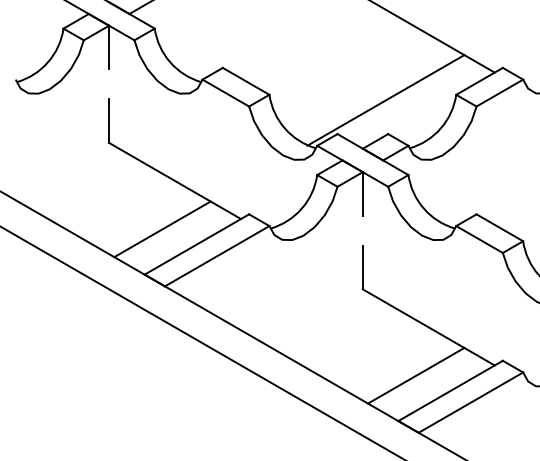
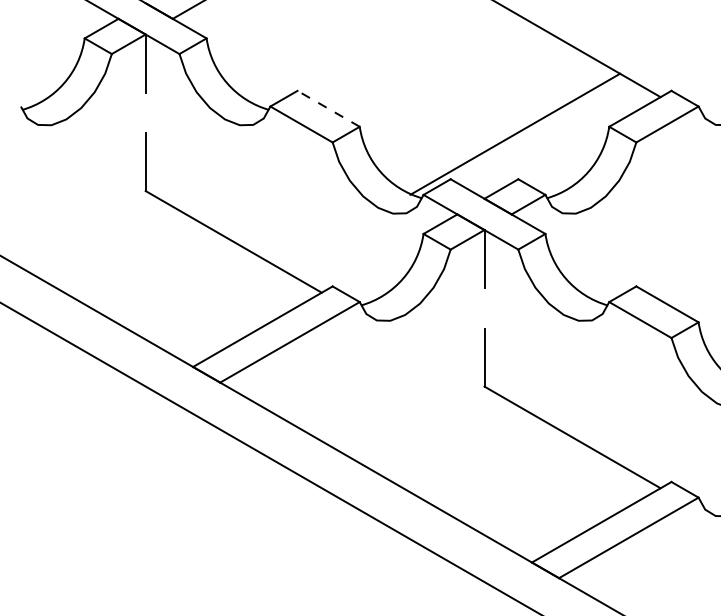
line: (246, 81) -> (329, 109), solid -> dashed
line: (162, 229) -> (216, 306), removed
line: (416, 375) -> (556, 501), removed

